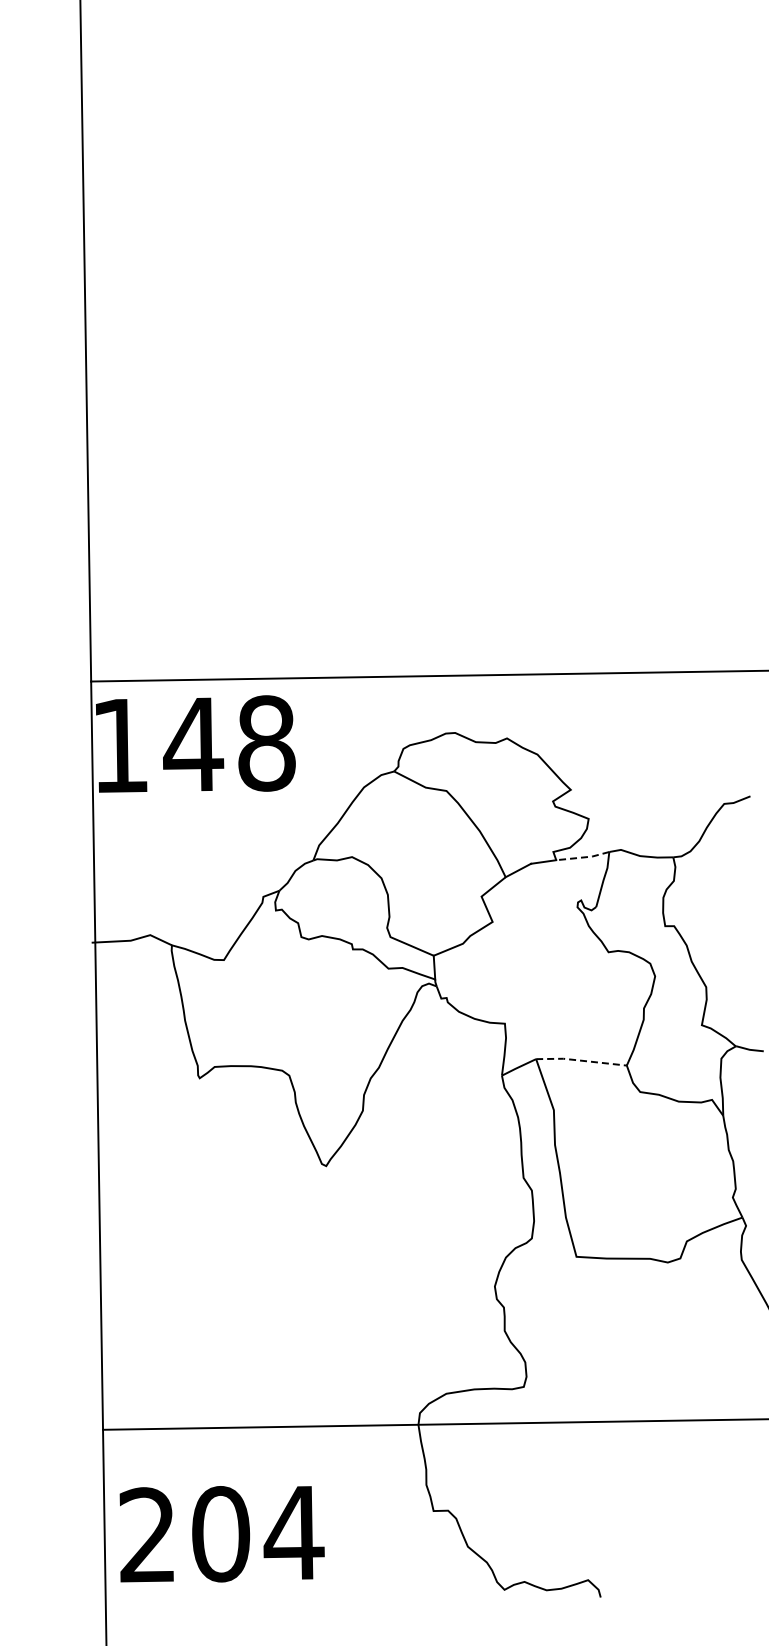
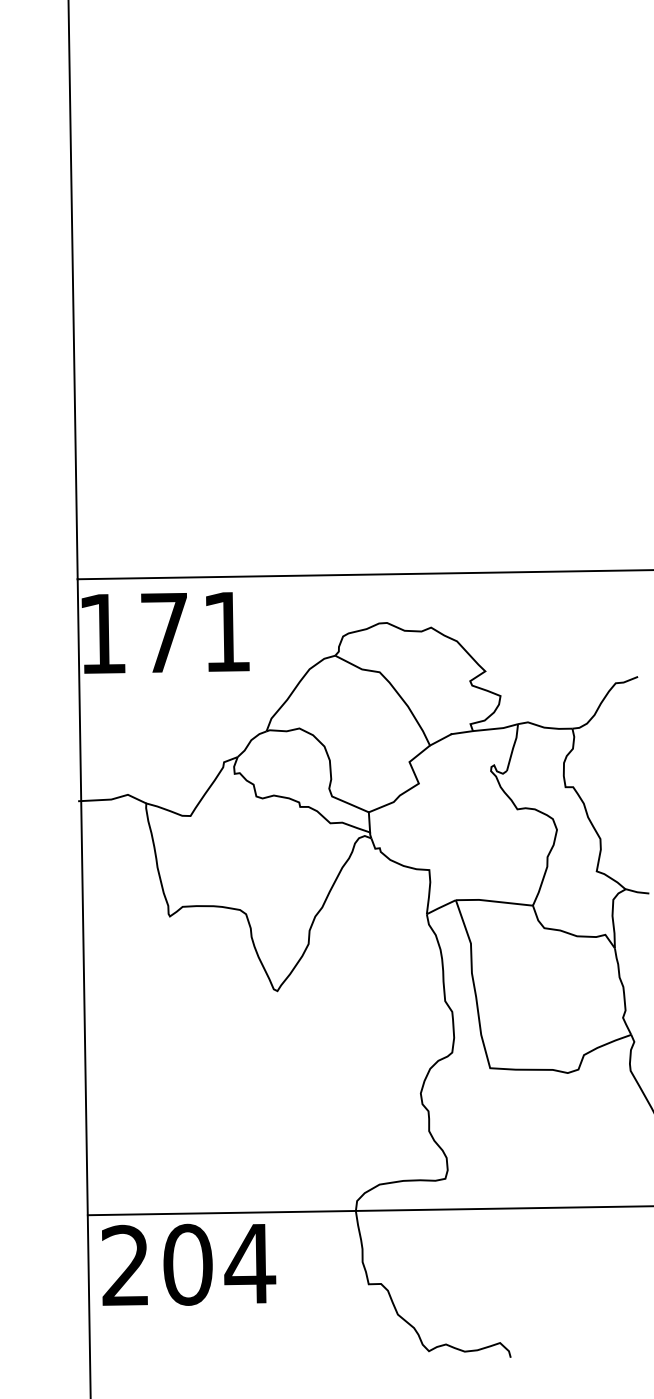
text: (229, 743) -> (195, 631), 148 -> 171
line: (583, 857) -> (496, 728), dashed -> solid
line: (581, 1060) -> (494, 901), dashed -> solid
text: (221, 1534) -> (188, 1265), moved

